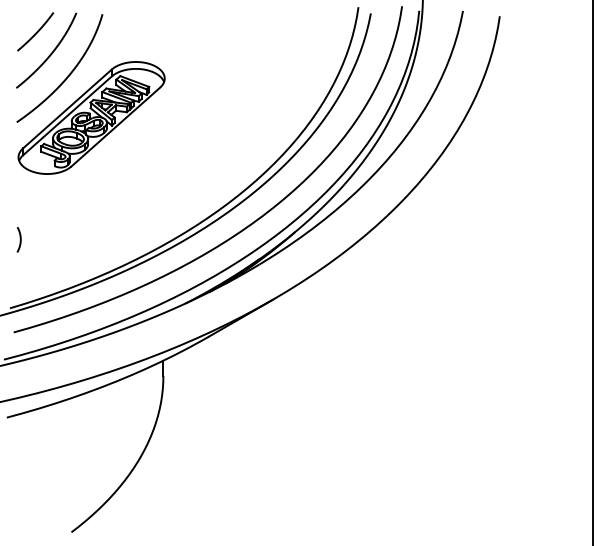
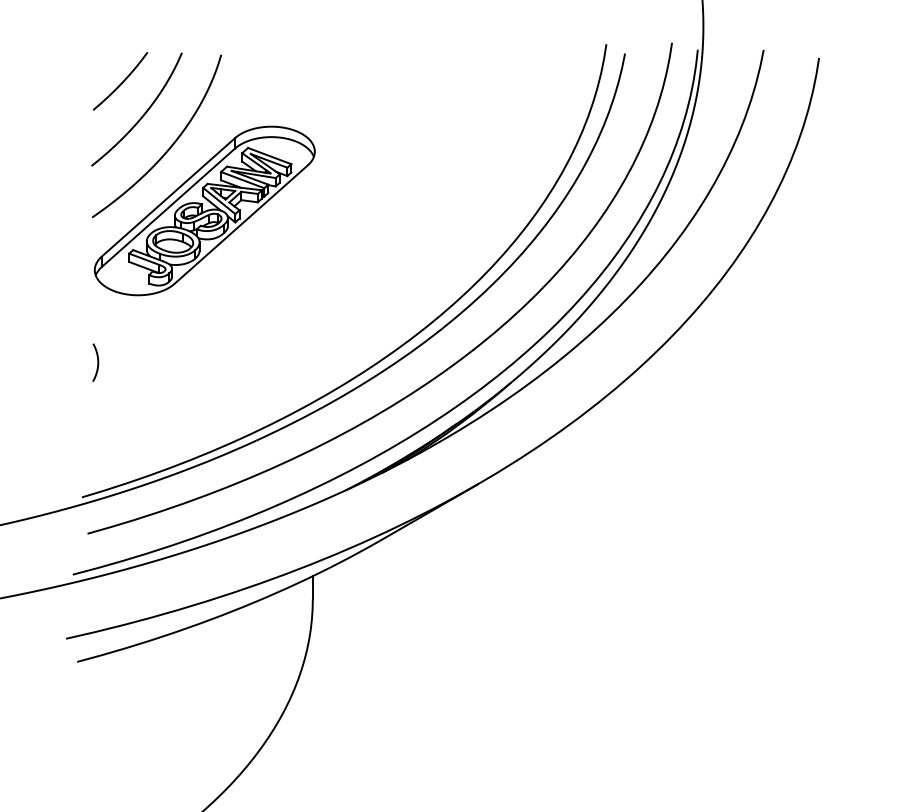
curve: (19, 238) -> (96, 360), moved

